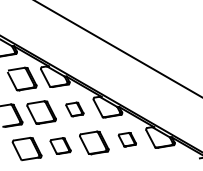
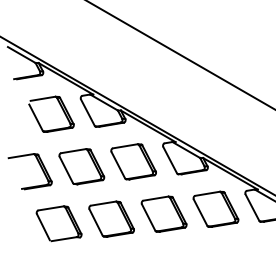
part: (74, 109) -> (133, 161), size x1.67
part: (127, 139) -> (216, 208), size x1.67
part: (60, 145) -> (111, 218), size x1.43

